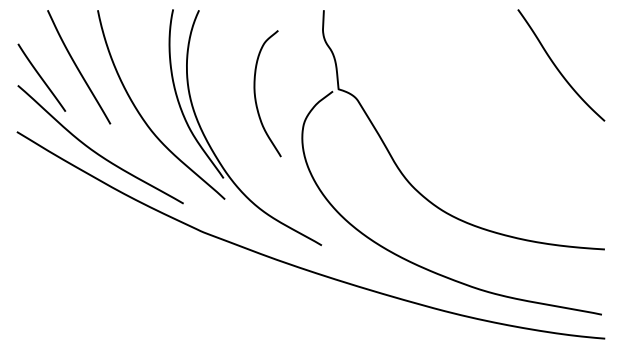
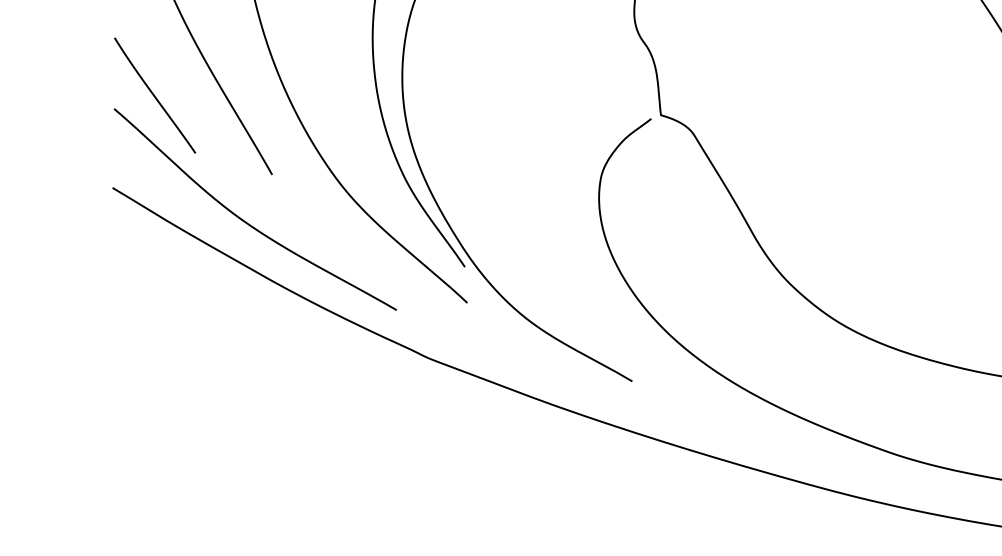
curve: (256, 97) -> (520, 129), removed

